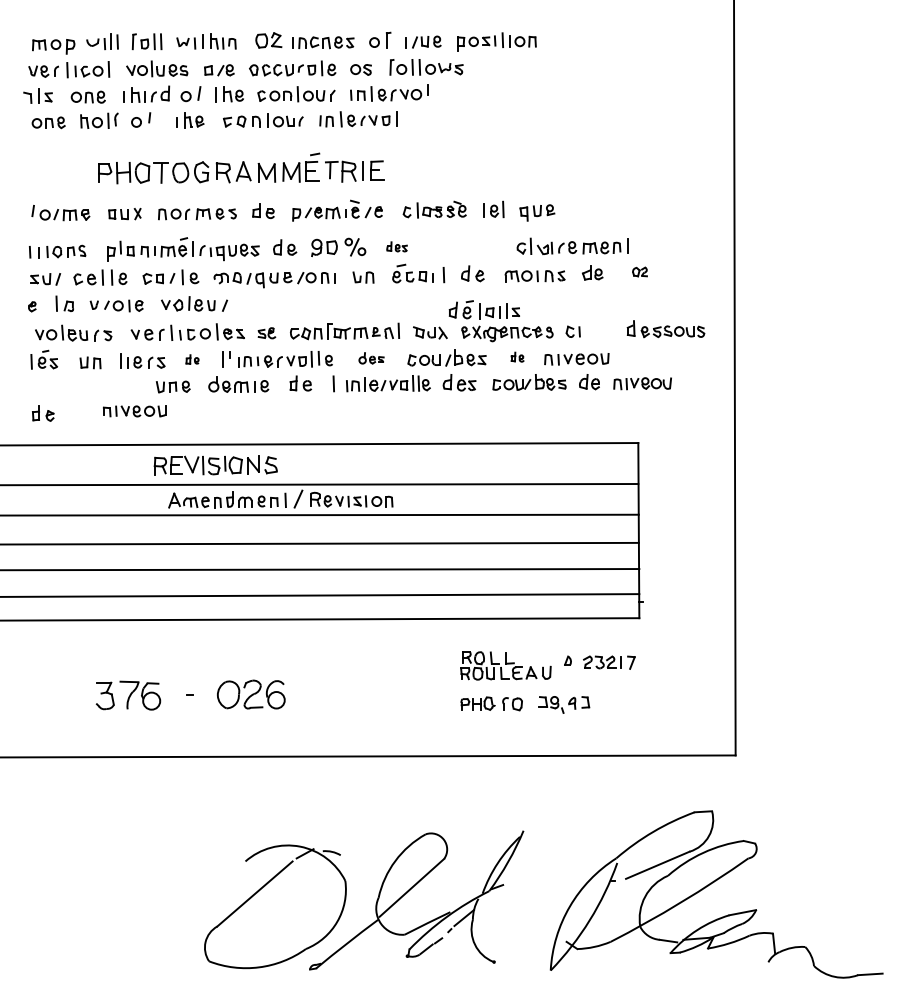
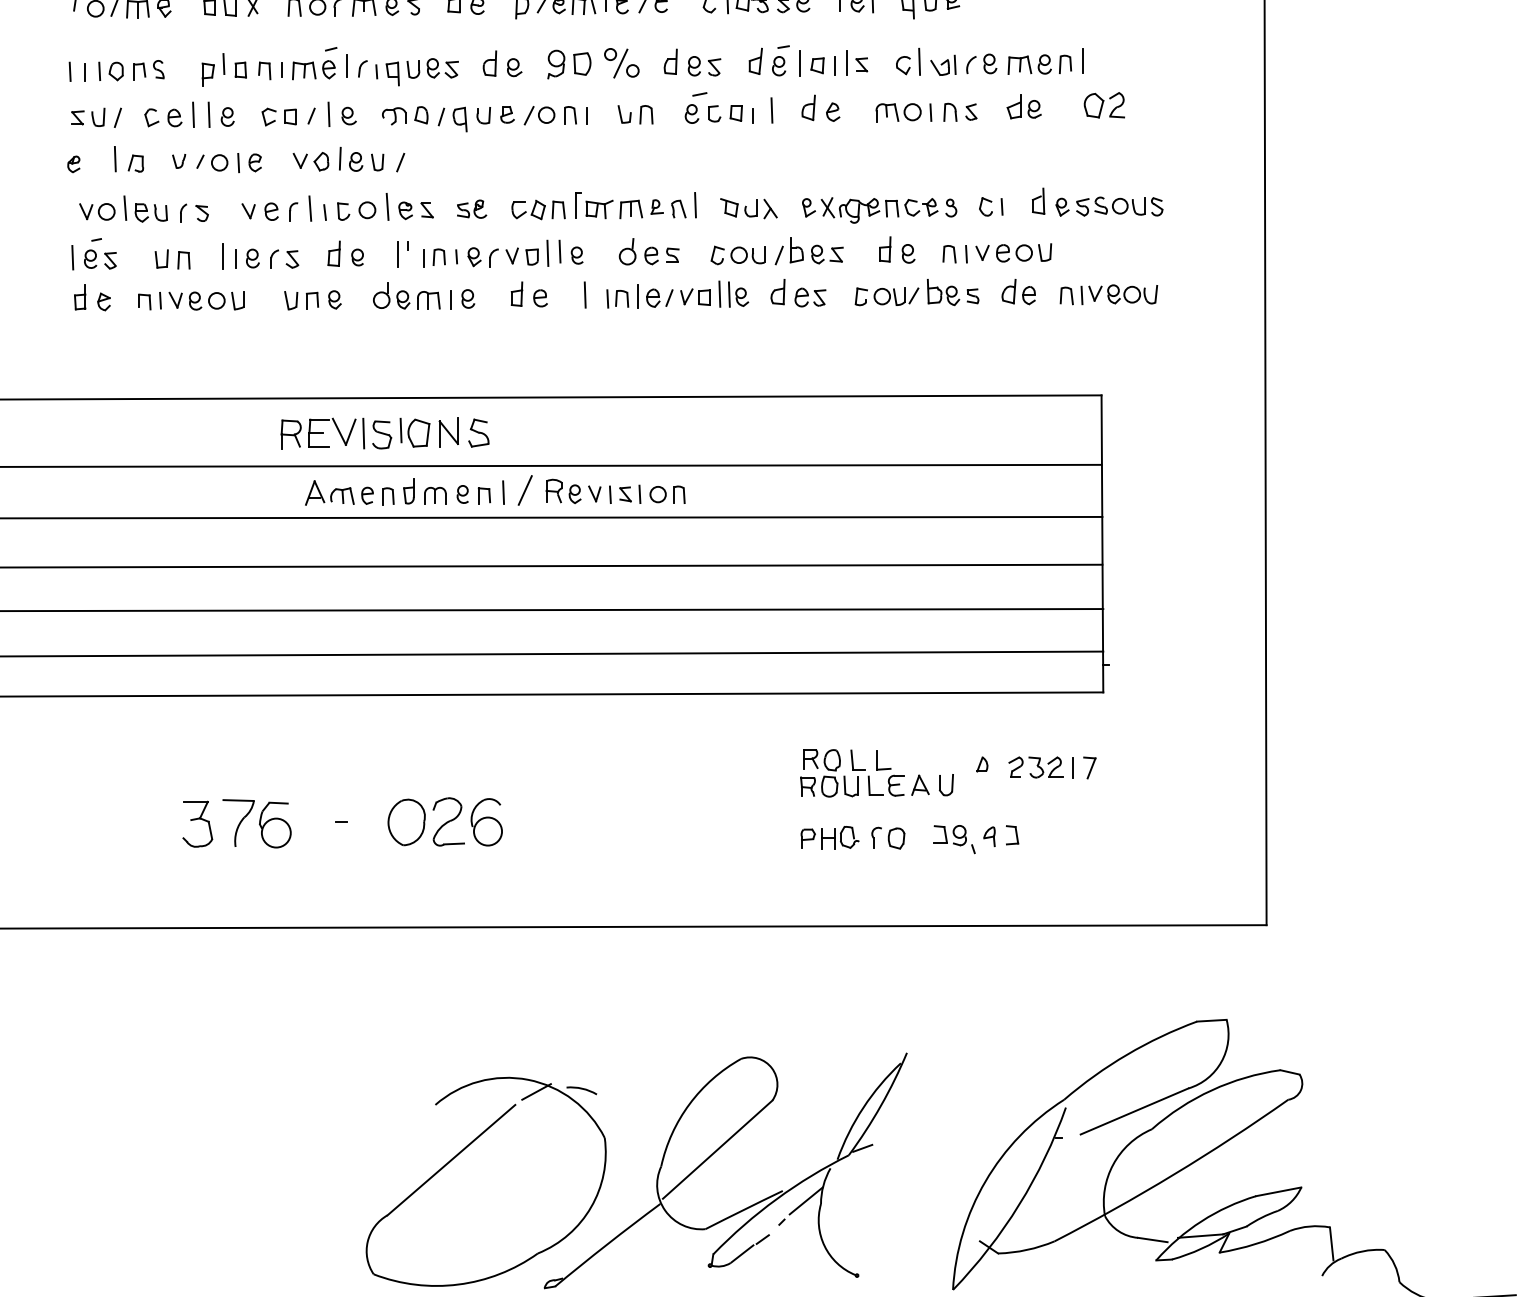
part: (396, 246) -> (691, 62), size x1.67
part: (639, 271) -> (1103, 104), size x1.67
part: (483, 309) -> (806, 60), moved
part: (665, 329) -> (1096, 202), moved
part: (517, 356) -> (896, 248), size x1.67
part: (371, 358) -> (649, 252), size x1.43
part: (192, 359) -> (345, 253), size x1.67
part: (134, 411) -> (191, 301), moved
part: (43, 413) -> (92, 297), moved

